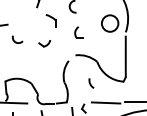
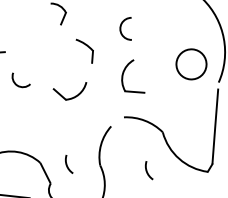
part: (78, 32) -> (132, 76), size x1.6
part: (44, 43) -> (69, 91), size x1.6
arc: (46, 83) -> (67, 164), added

